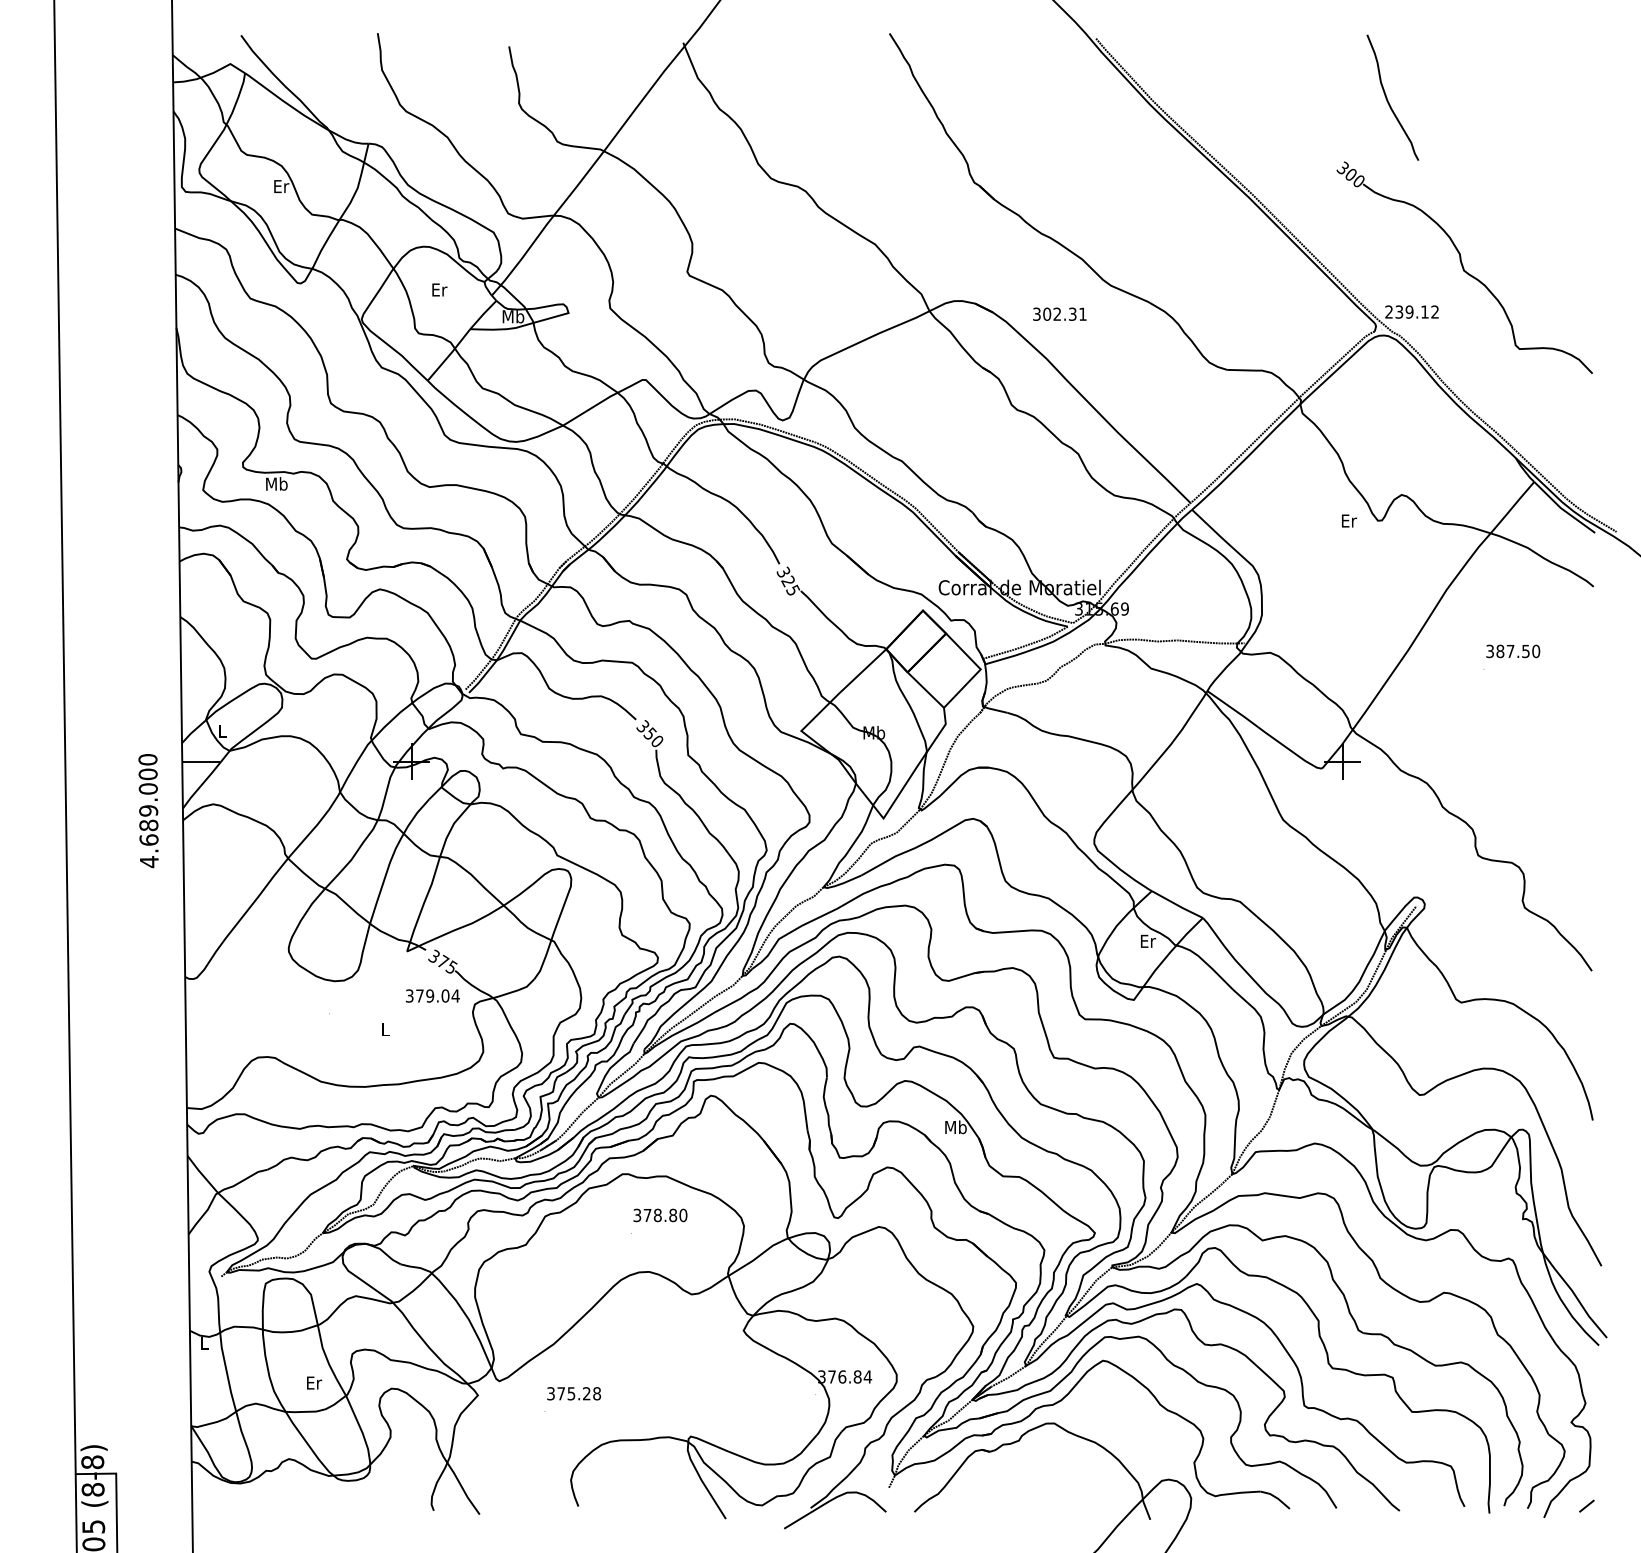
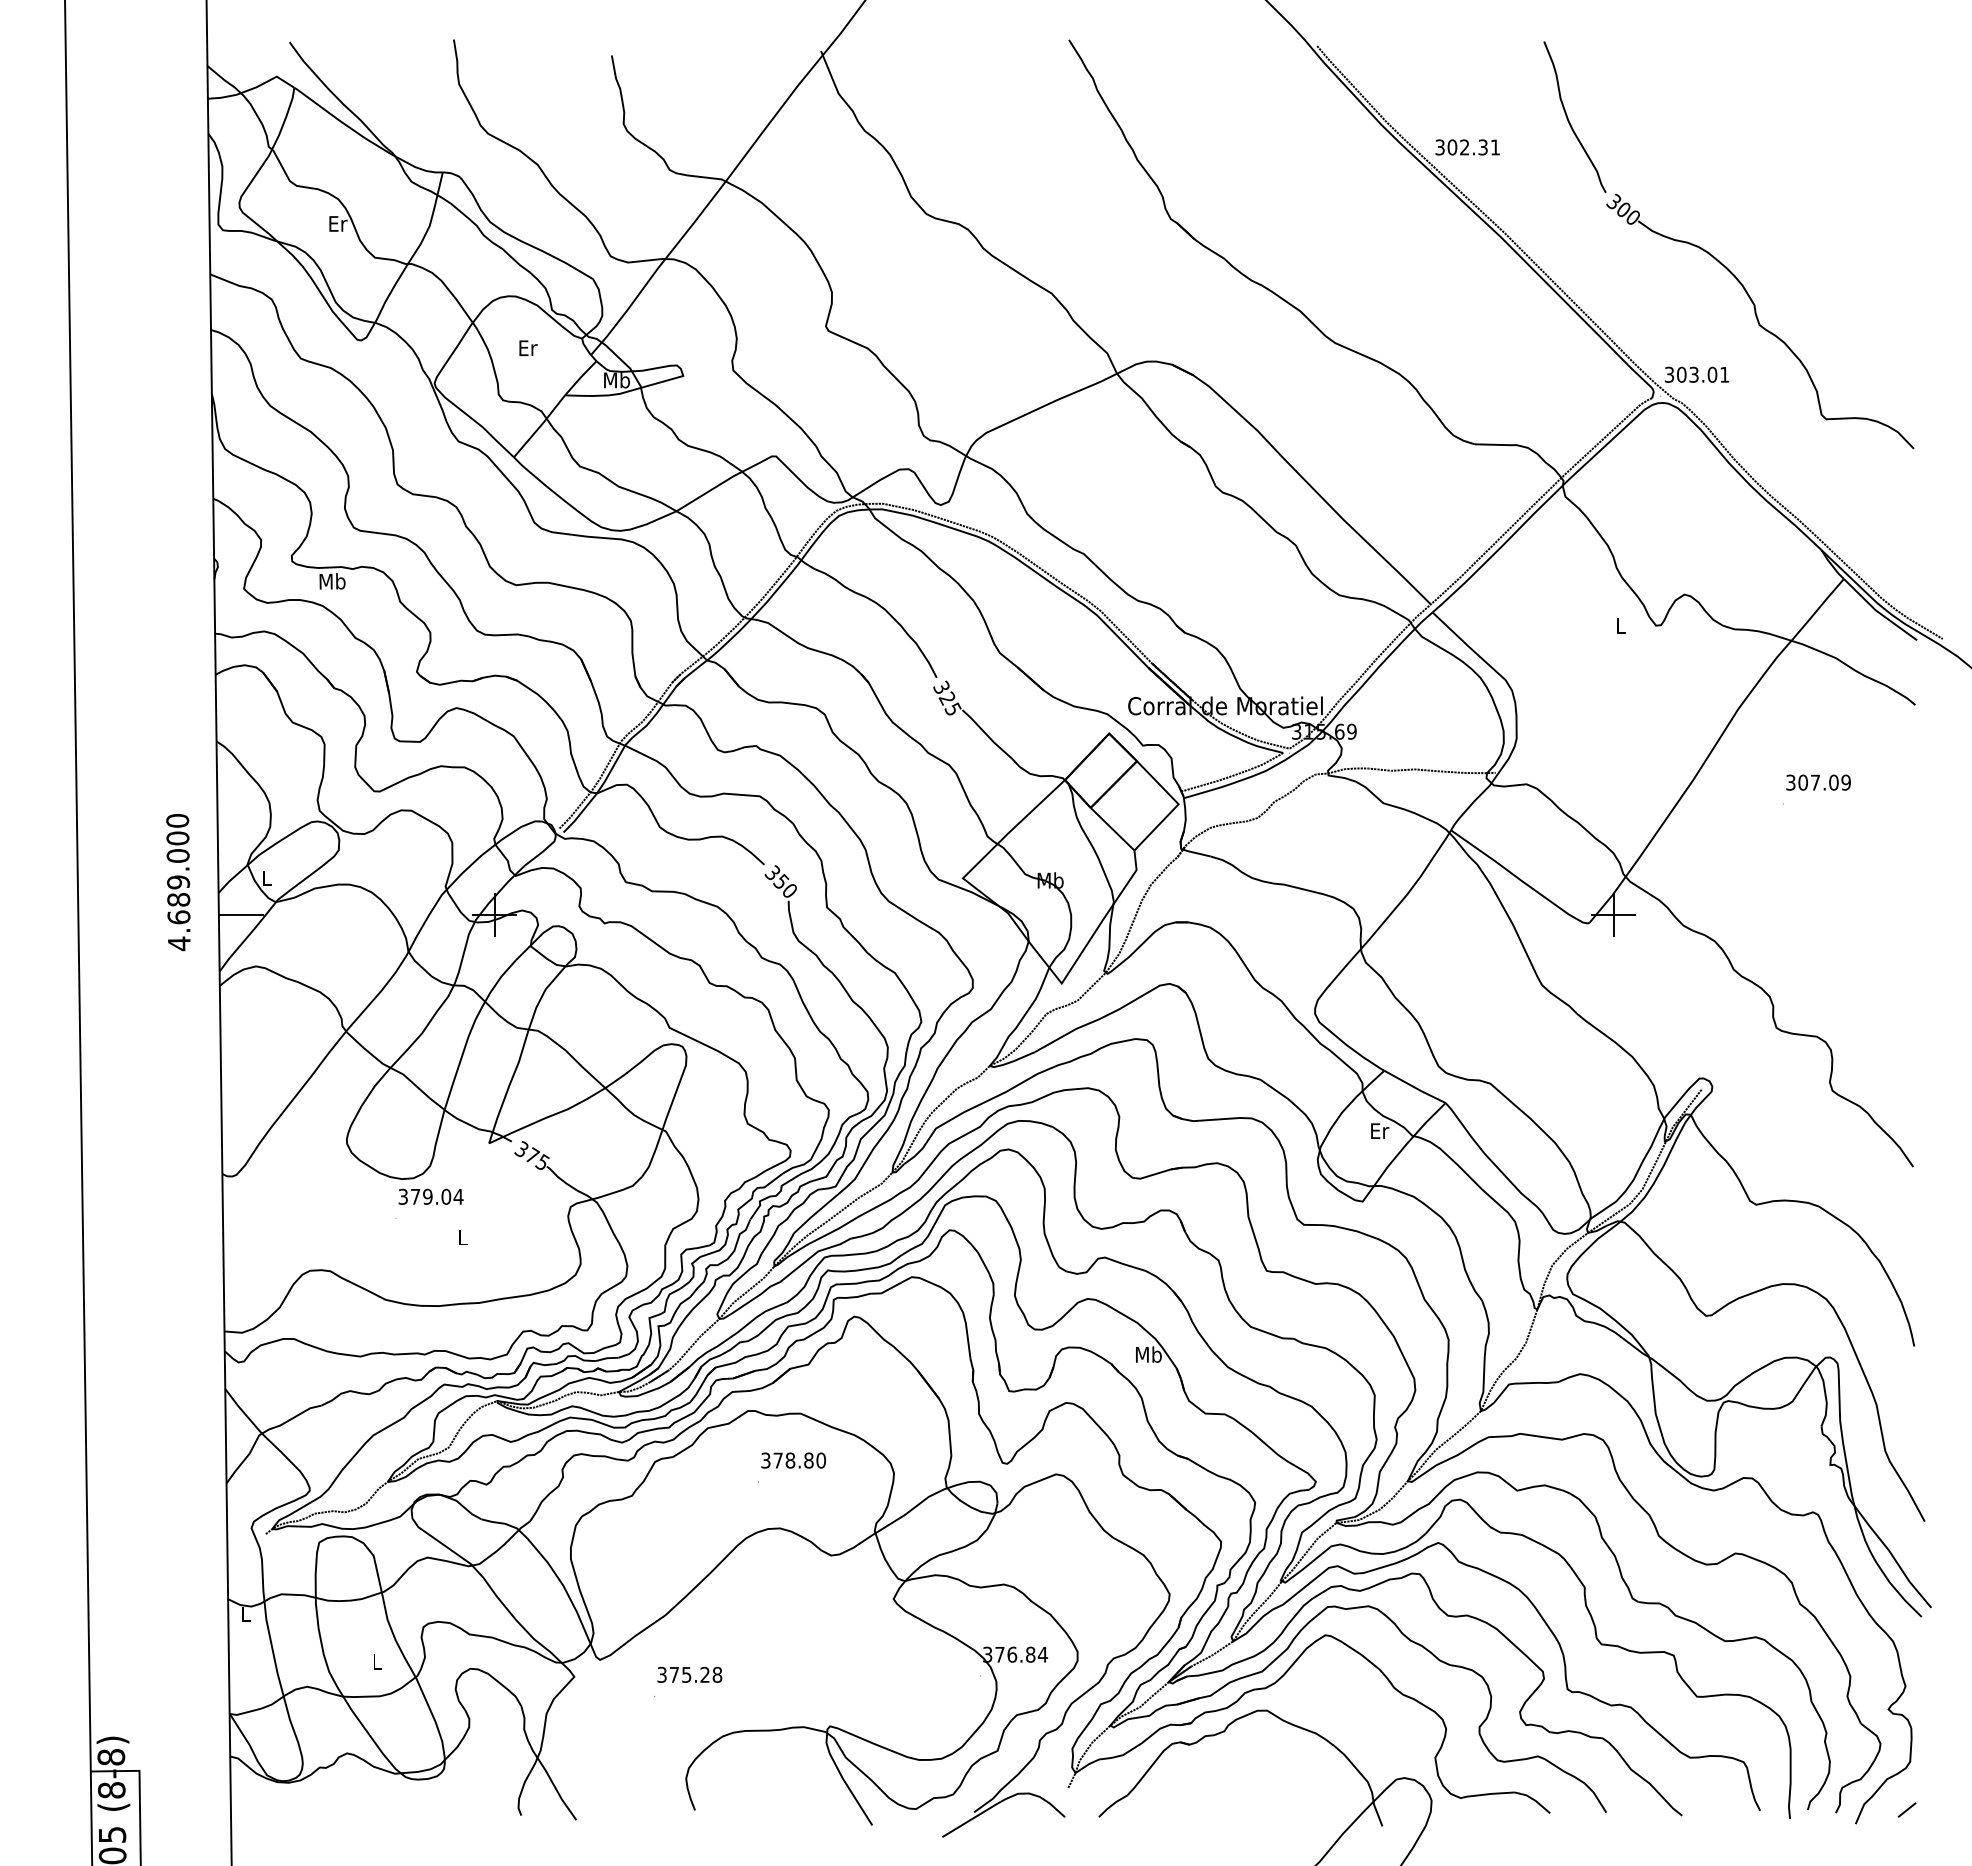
curve: (1387, 98) -> (1568, 117), moved
text: (1411, 311) -> (1696, 374), 239.12 -> 303.01
text: (1059, 314) -> (1467, 147), moved
text: (1349, 520) -> (1621, 625), Er -> L
text: (1518, 651) -> (1824, 782), 387.50 -> 307.09
text: (148, 811) -> (178, 882), moved
text: (432, 995) -> (430, 1196), moved
text: (314, 1382) -> (377, 1661), Er -> L

